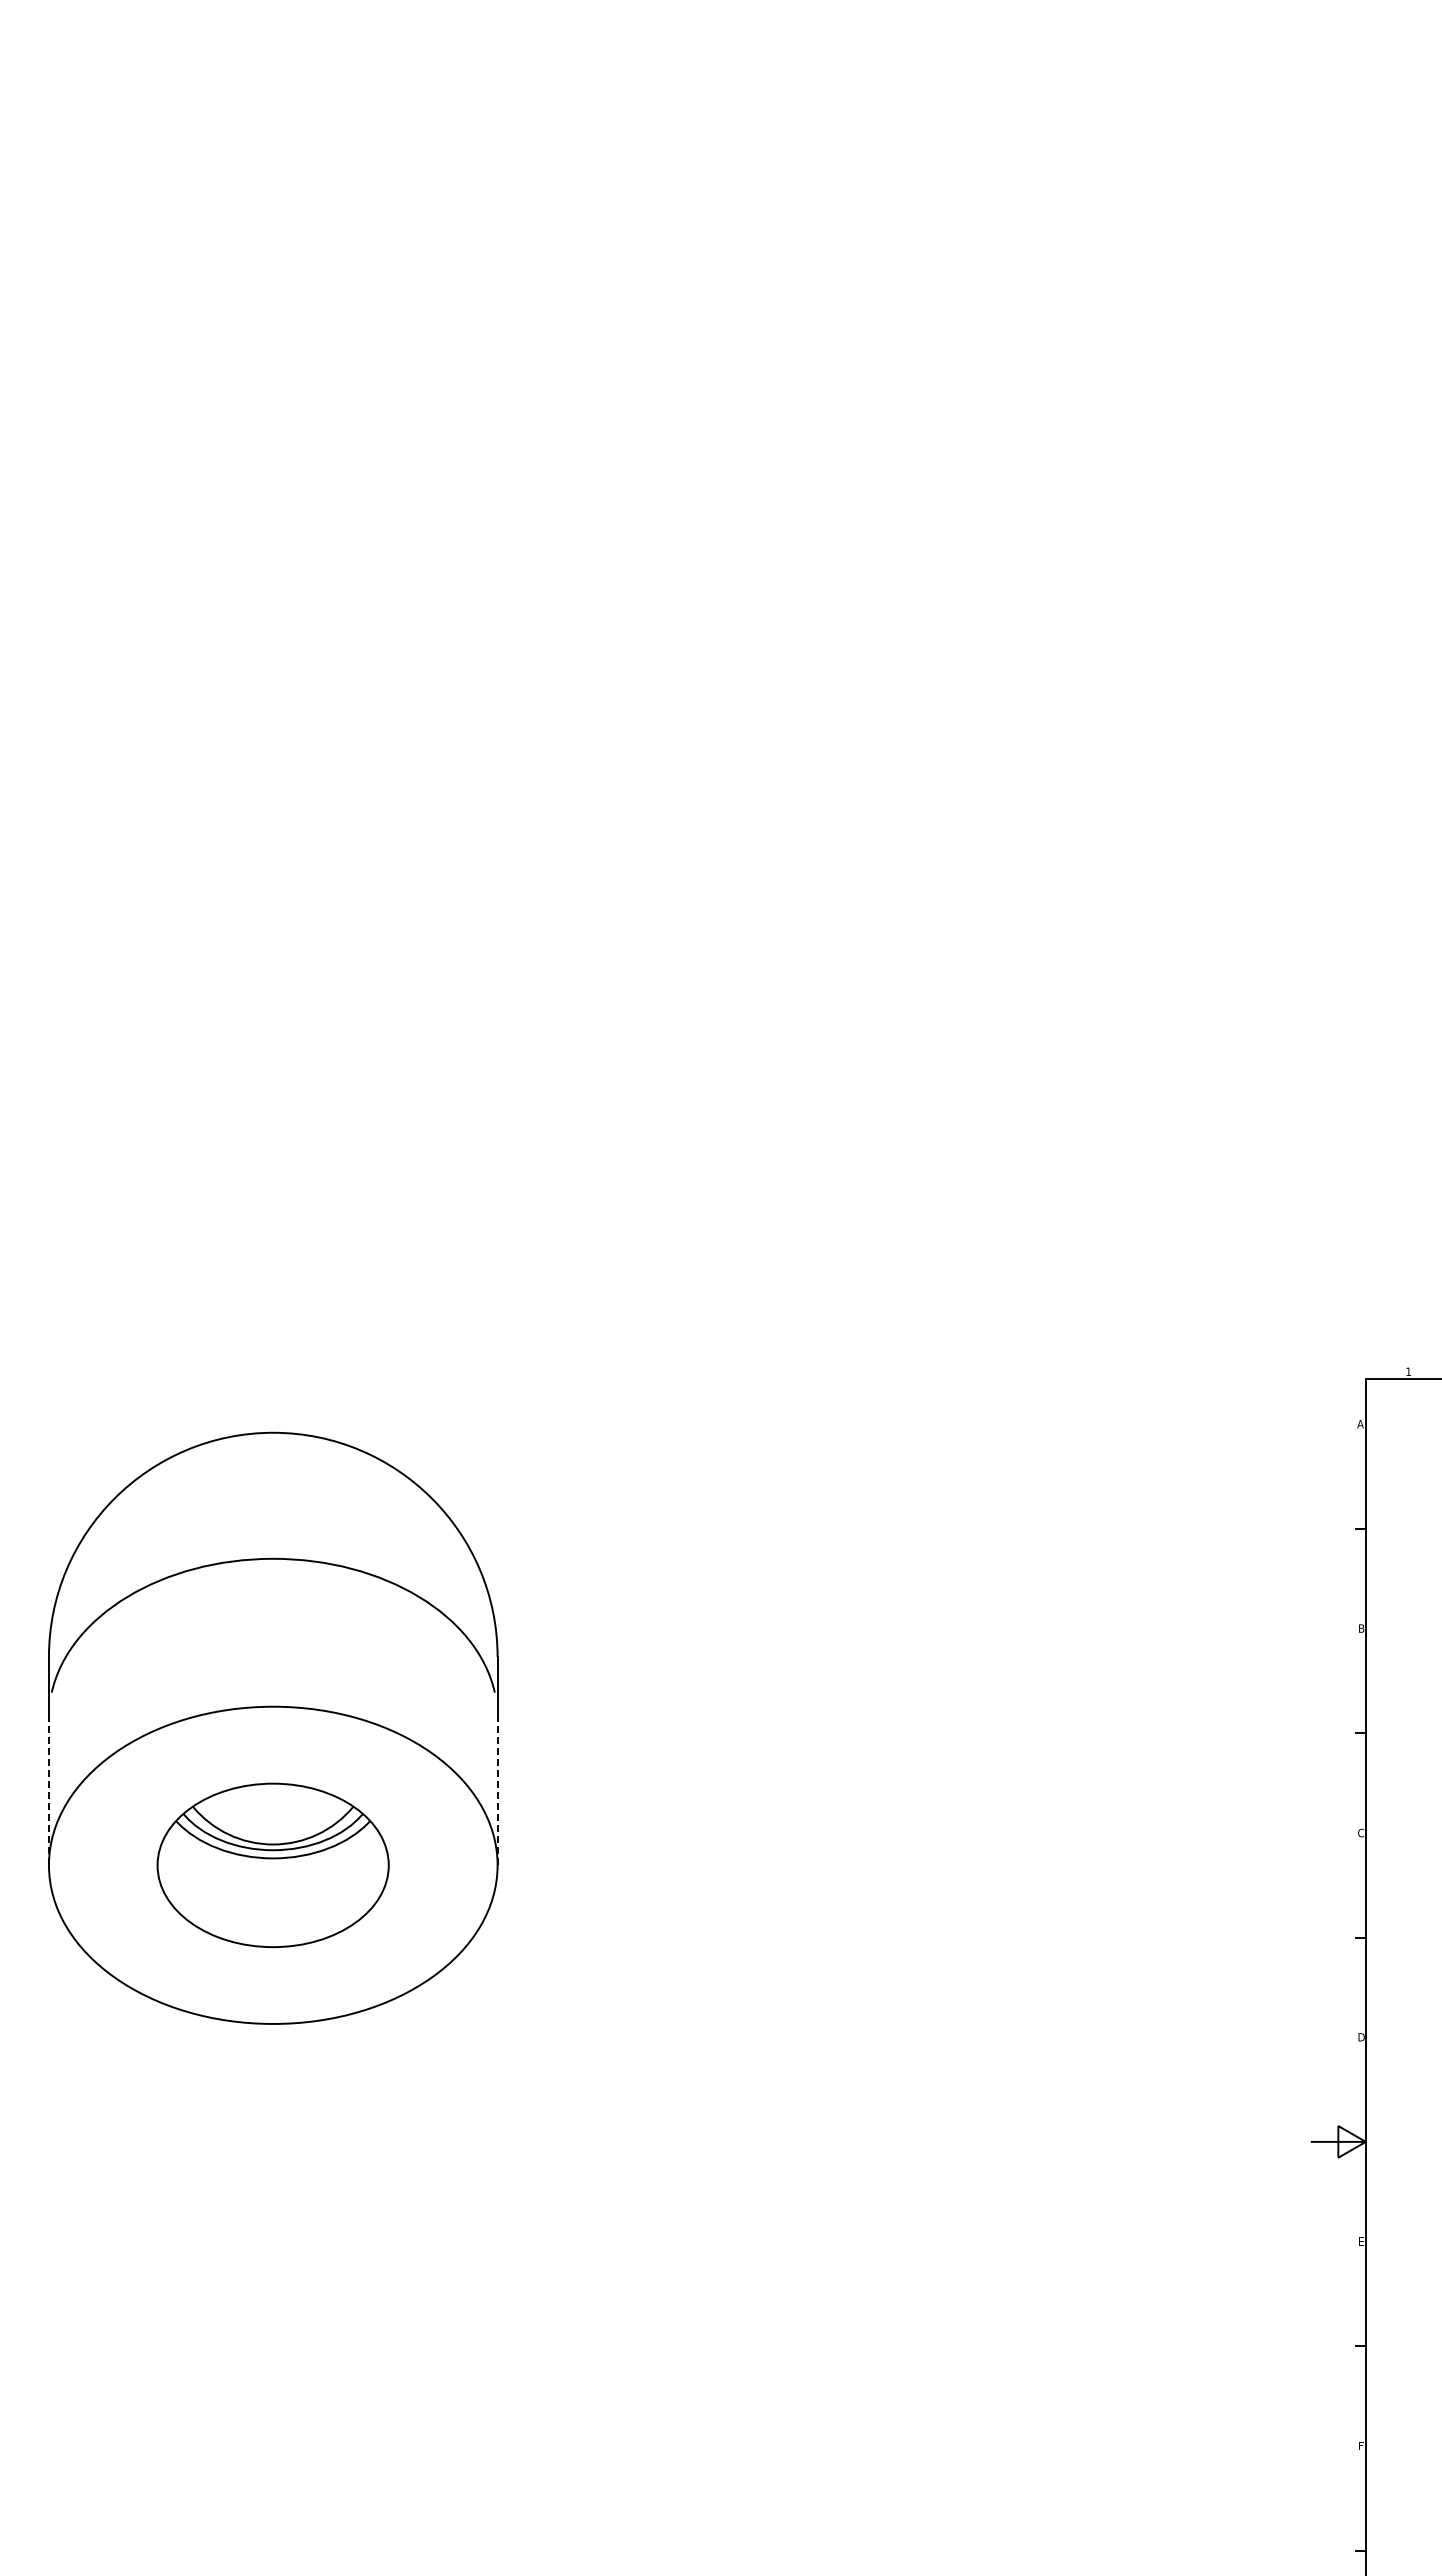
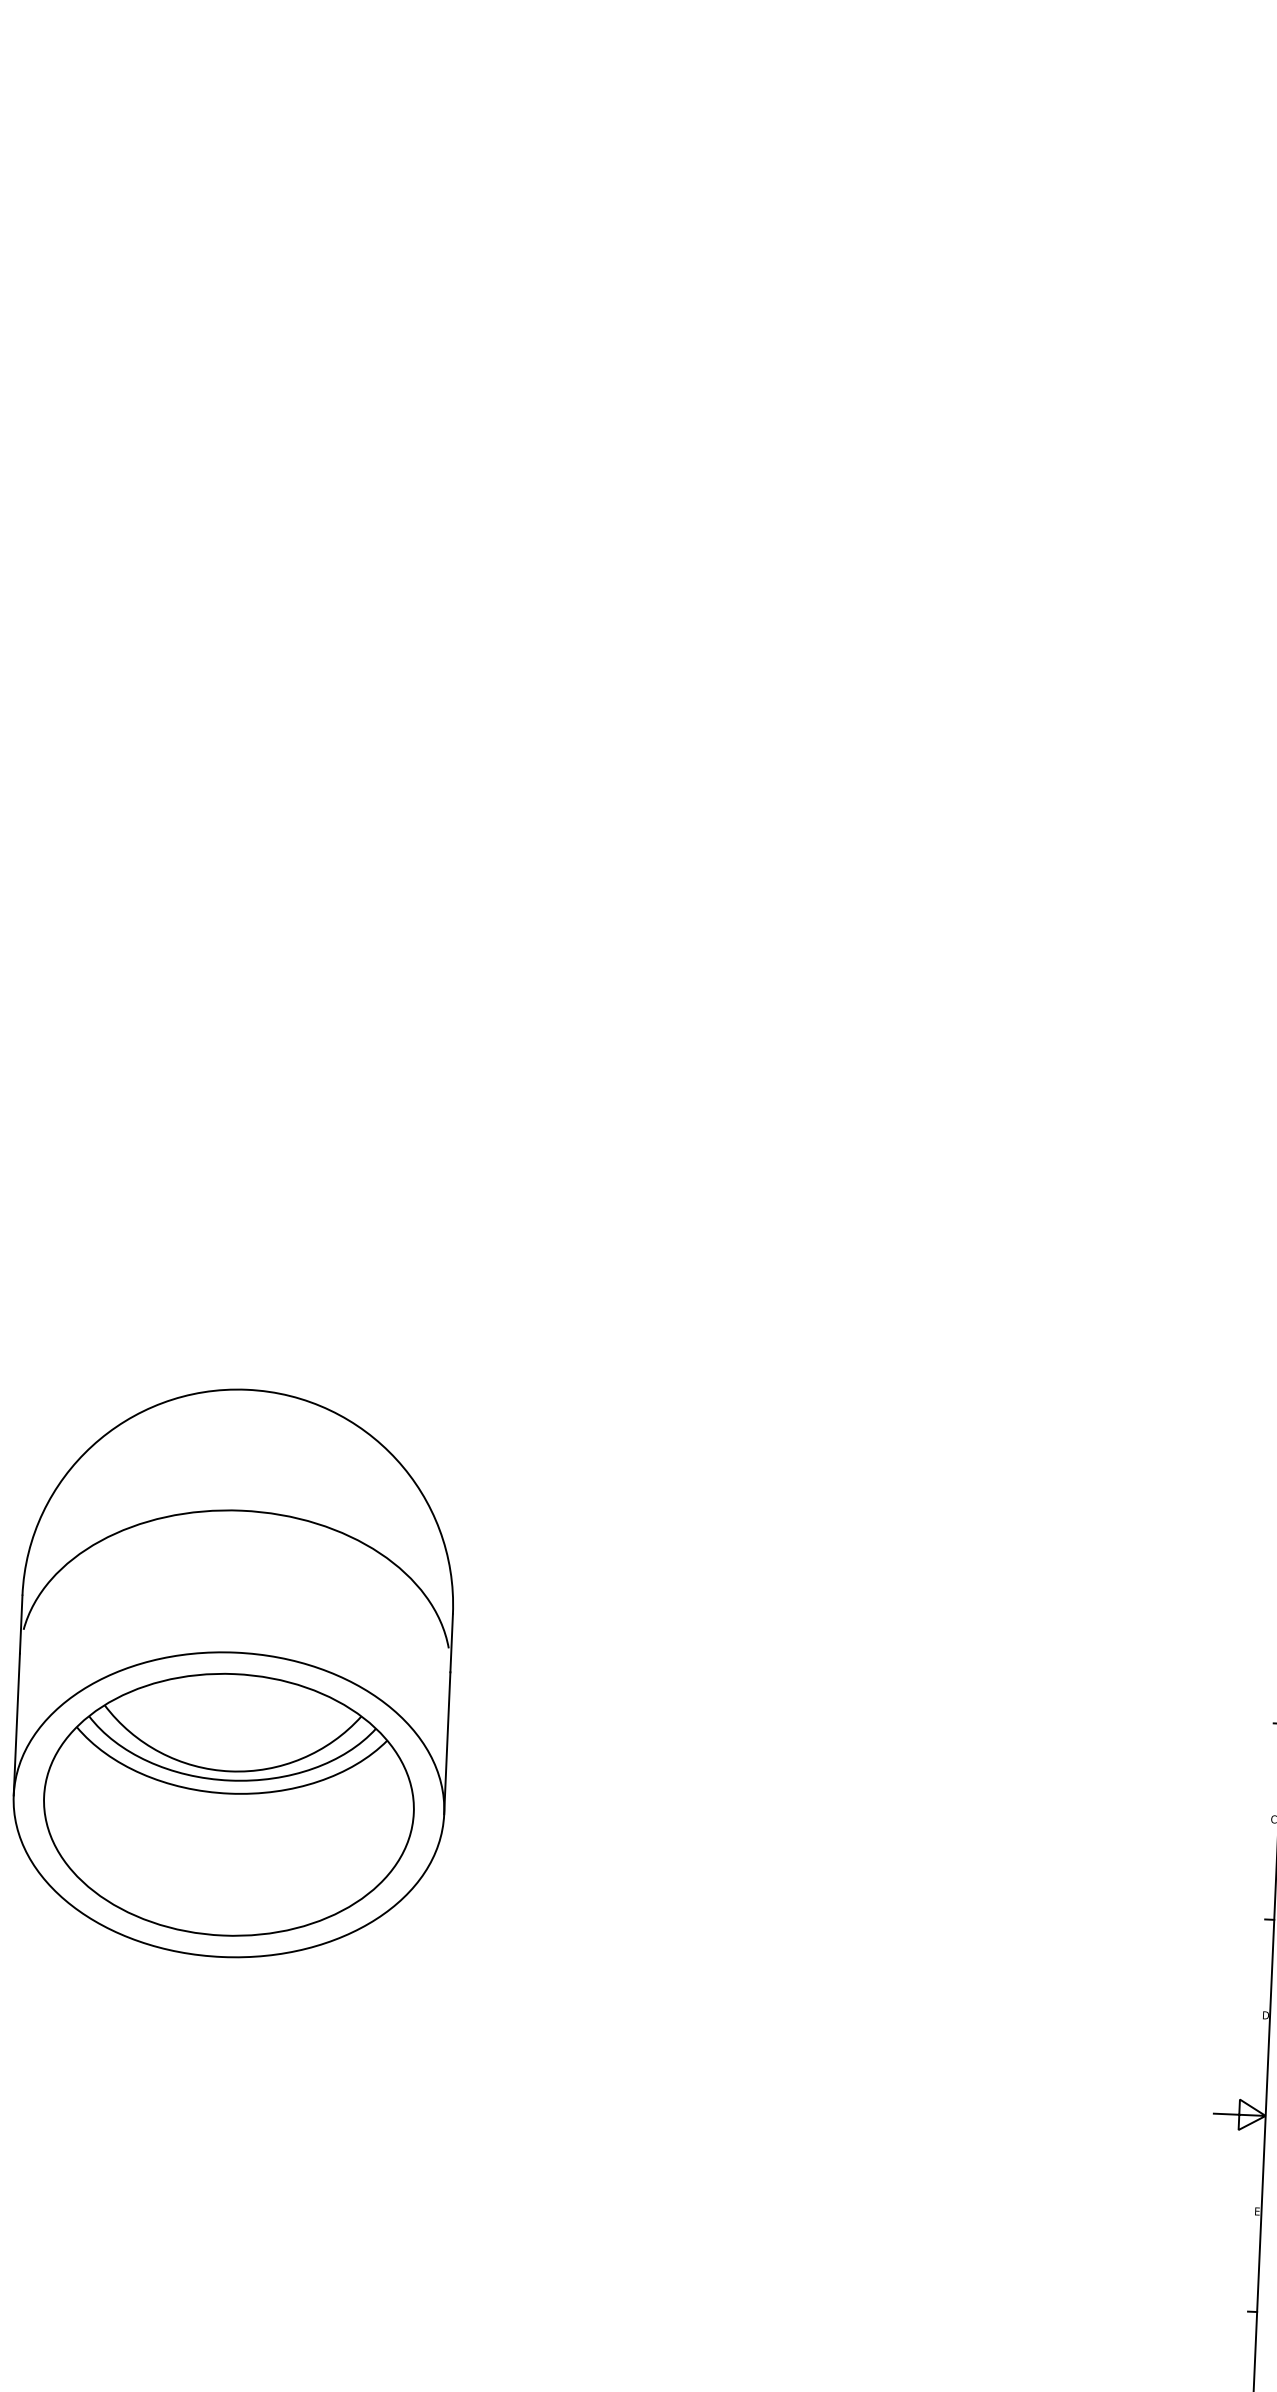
line: (48, 1791) -> (16, 1724), dashed -> solid
line: (497, 1791) -> (447, 1743), dashed -> solid
part: (272, 1865) -> (228, 1804), size x1.67

